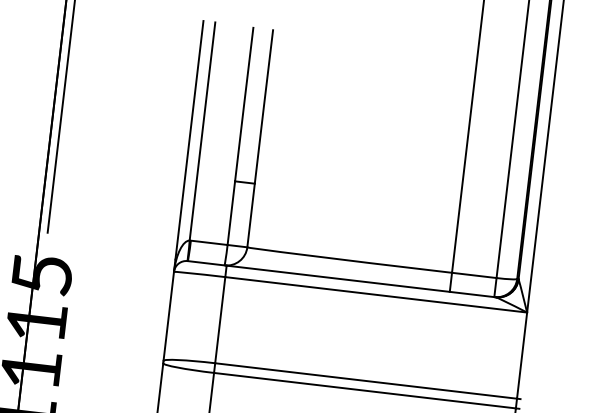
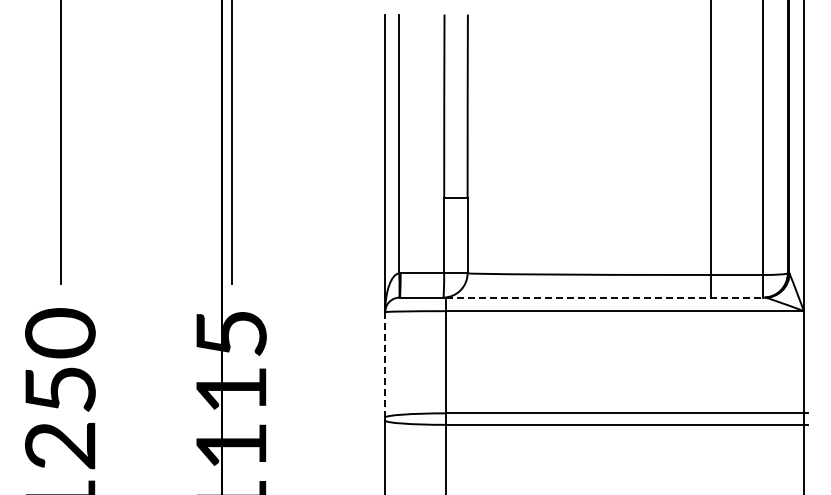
line: (361, 281) -> (605, 297), solid -> dashed
line: (169, 316) -> (385, 364), solid -> dashed

